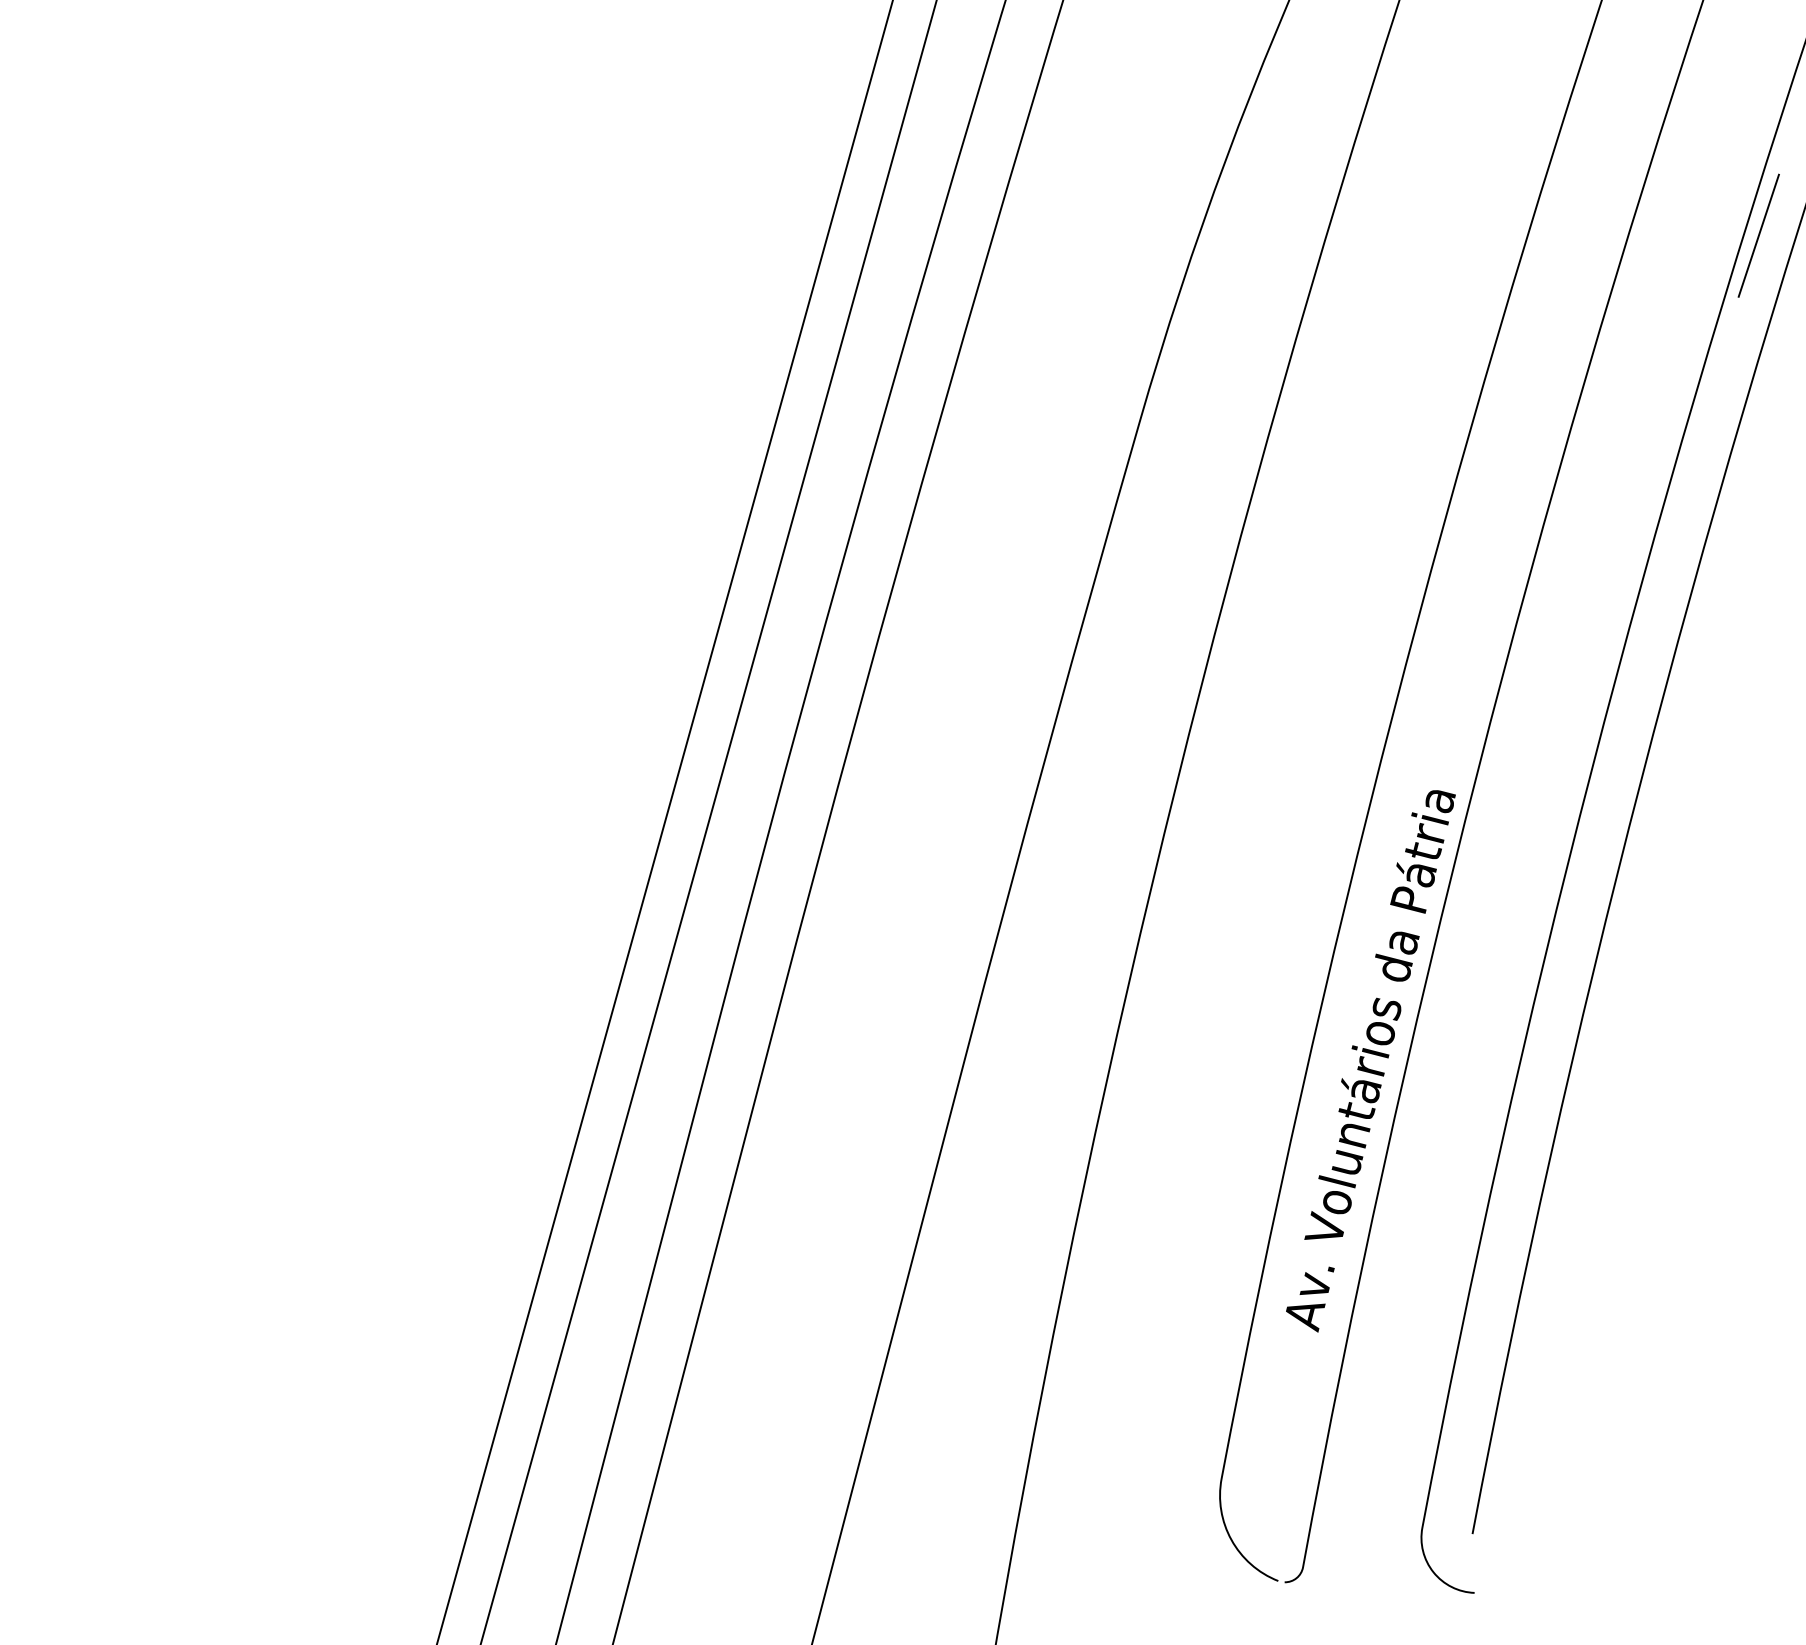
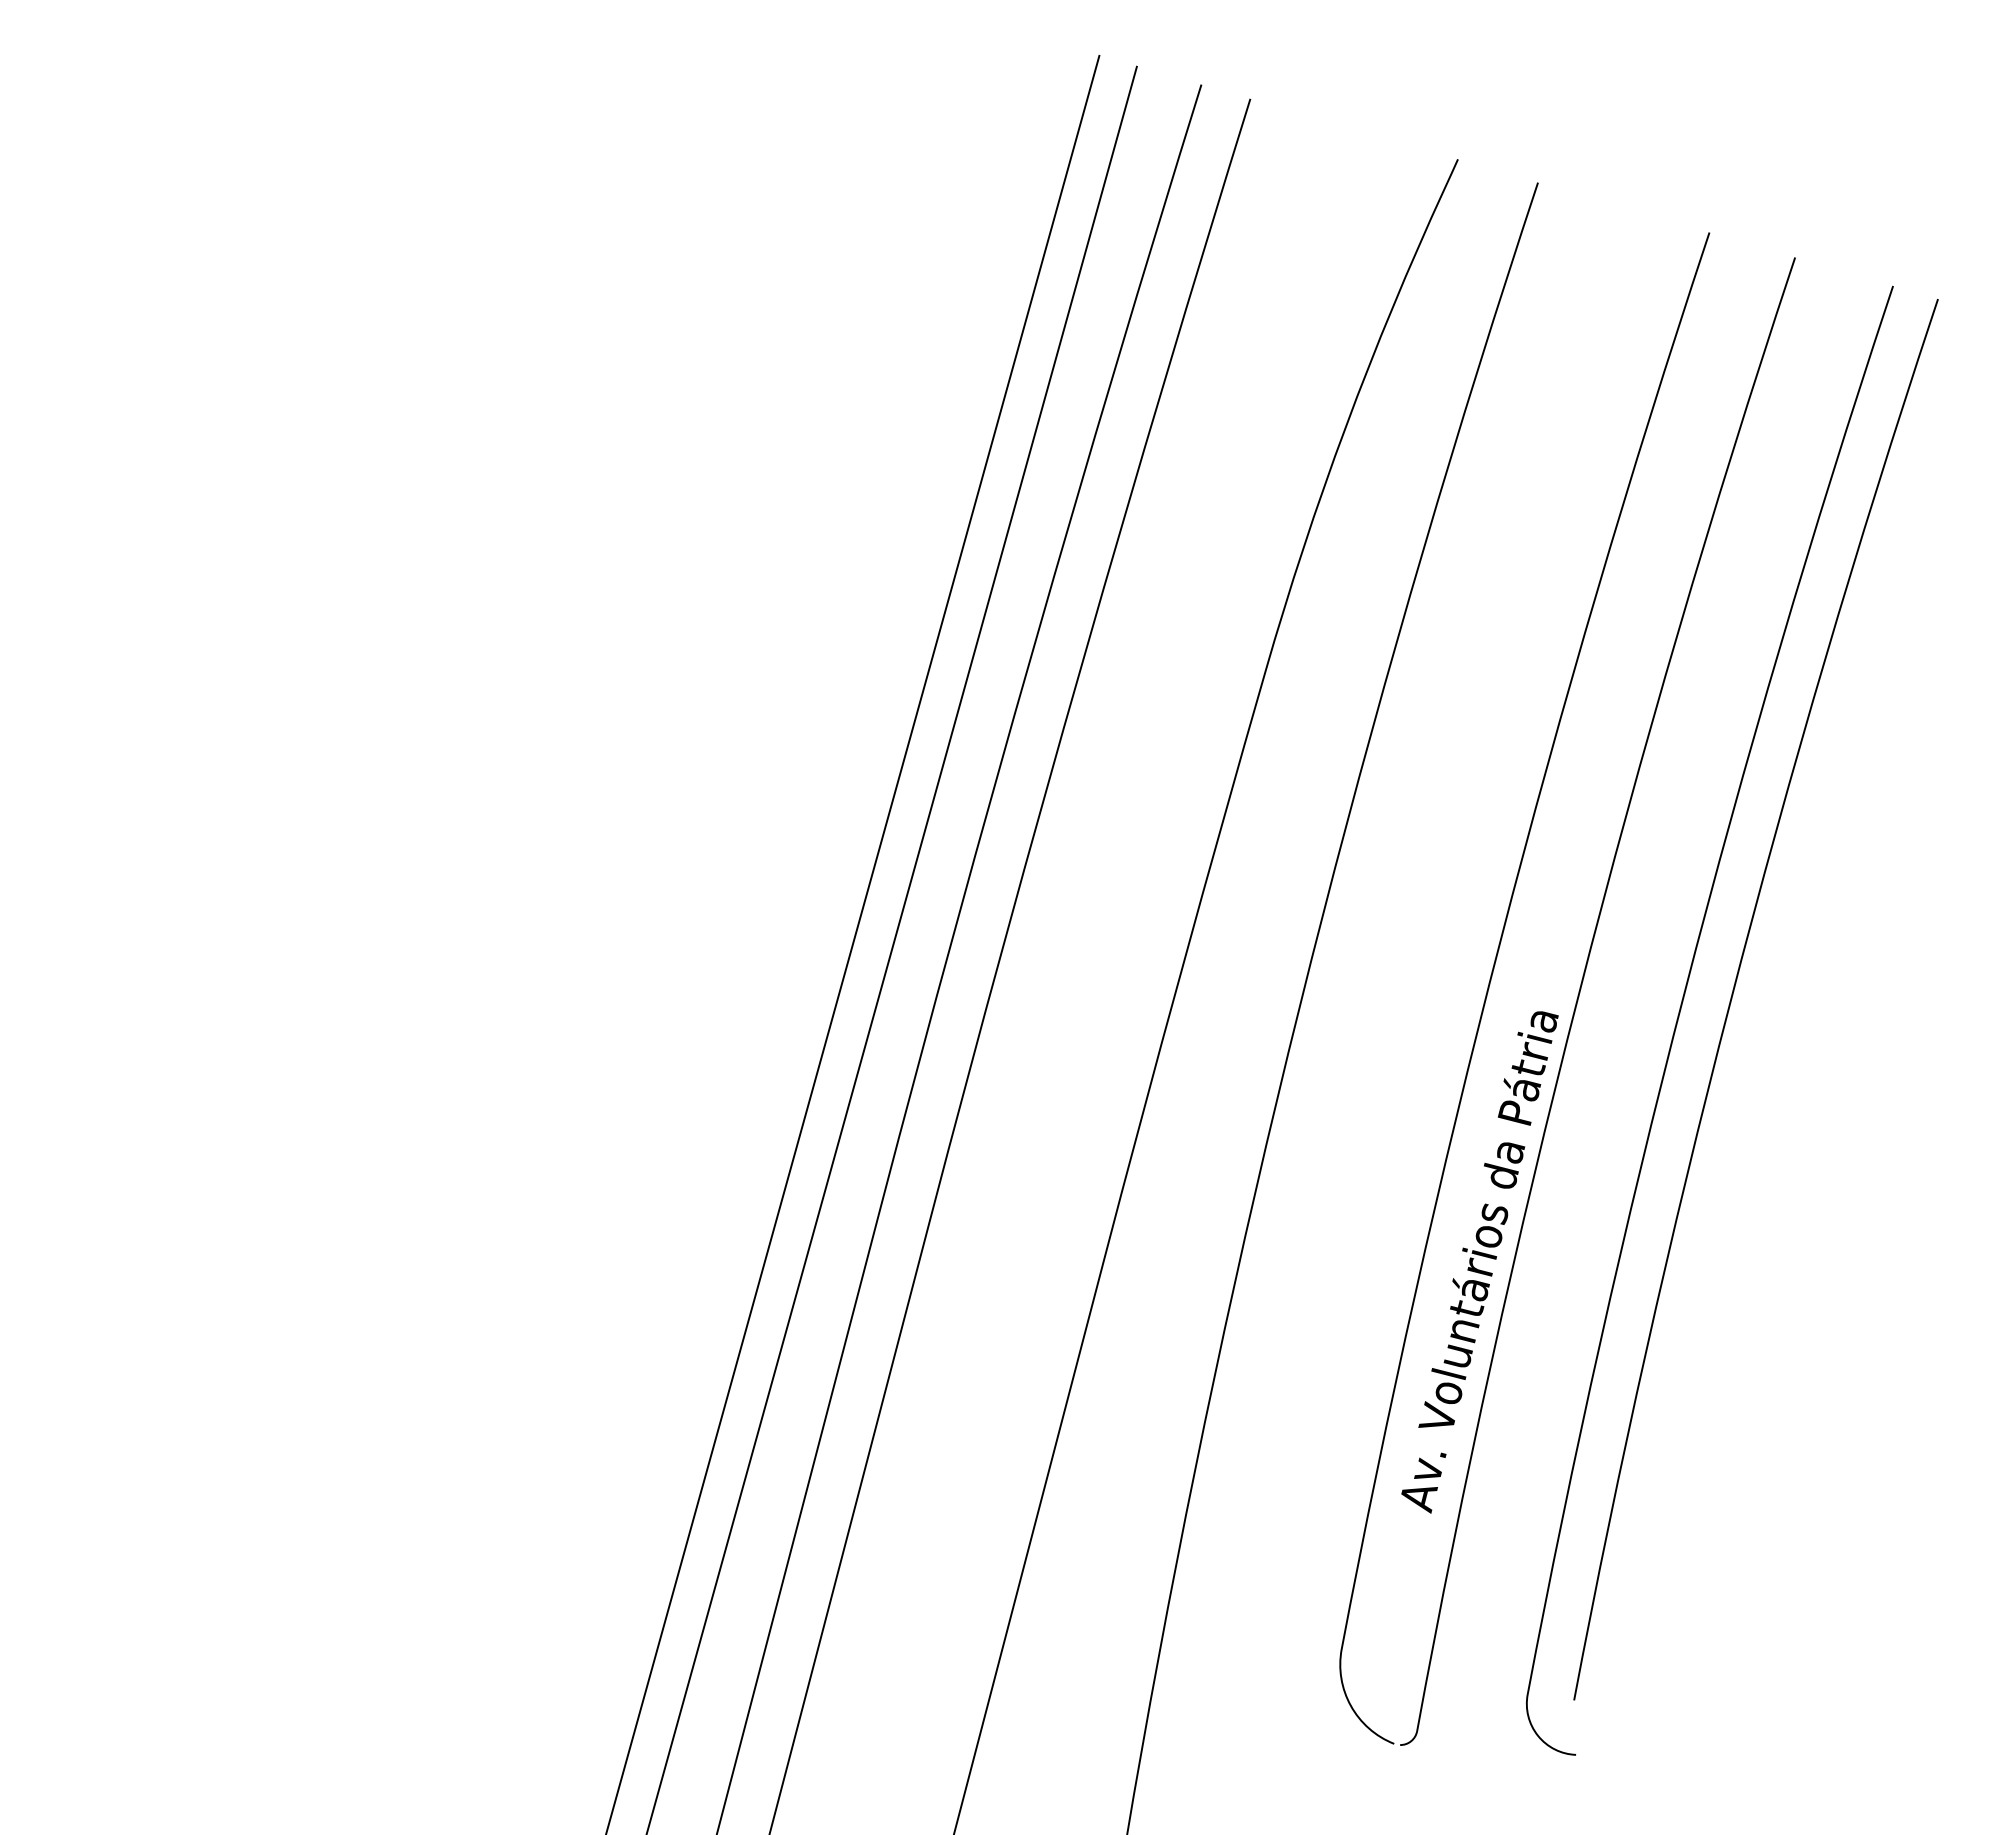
line: (1757, 235) -> (1838, 497), removed

